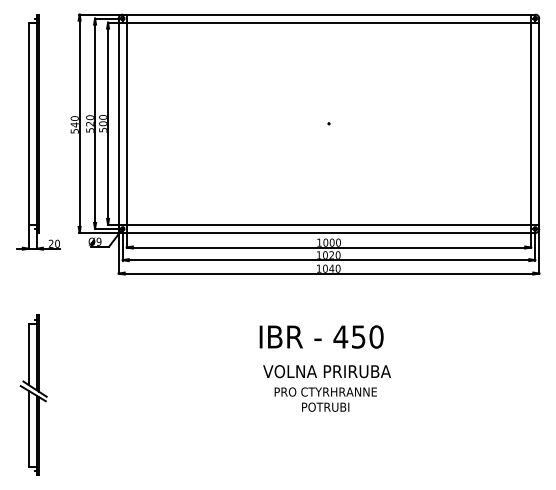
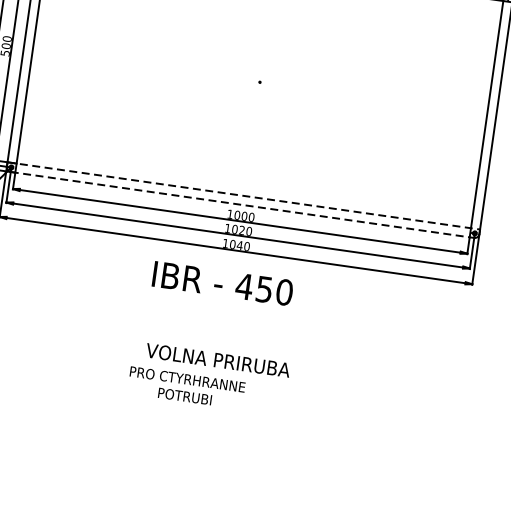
line: (329, 224) -> (244, 195), solid -> dashed
line: (329, 232) -> (243, 204), solid -> dashed
text: (321, 336) -> (222, 283), moved
text: (325, 399) -> (186, 387), moved

